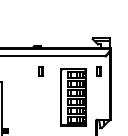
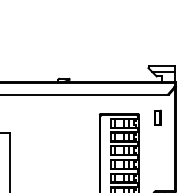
part: (40, 70) -> (68, 116), removed

